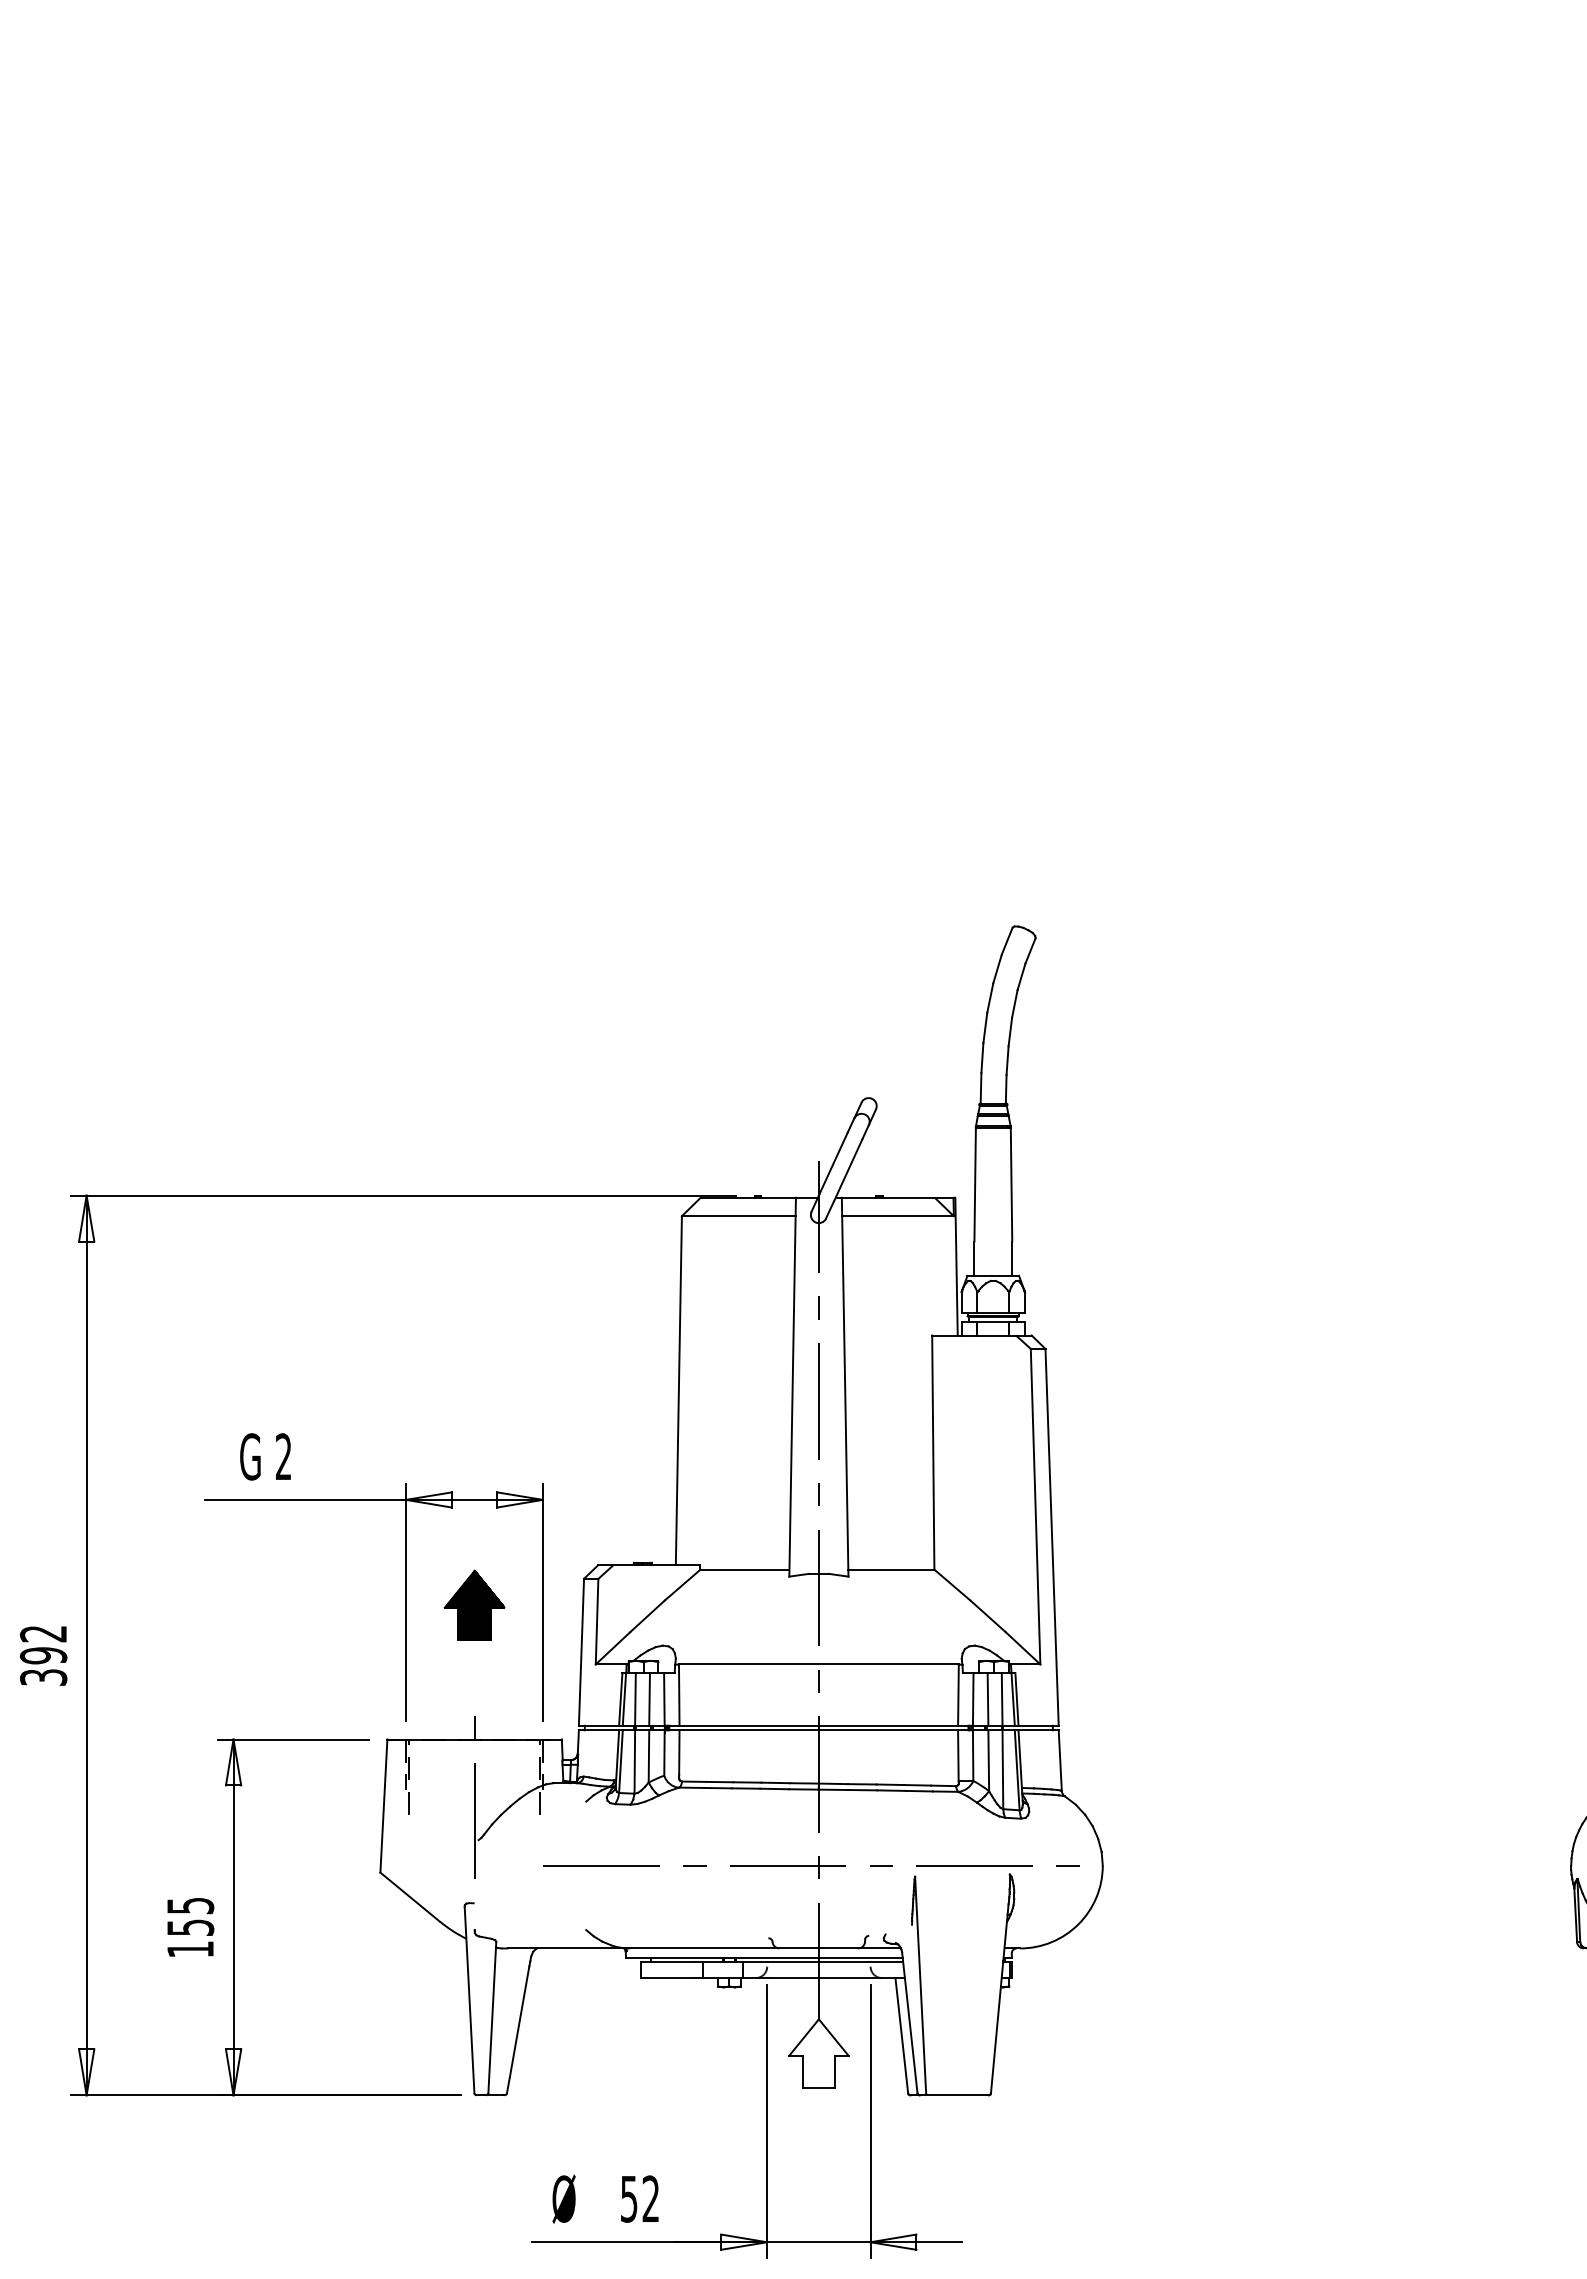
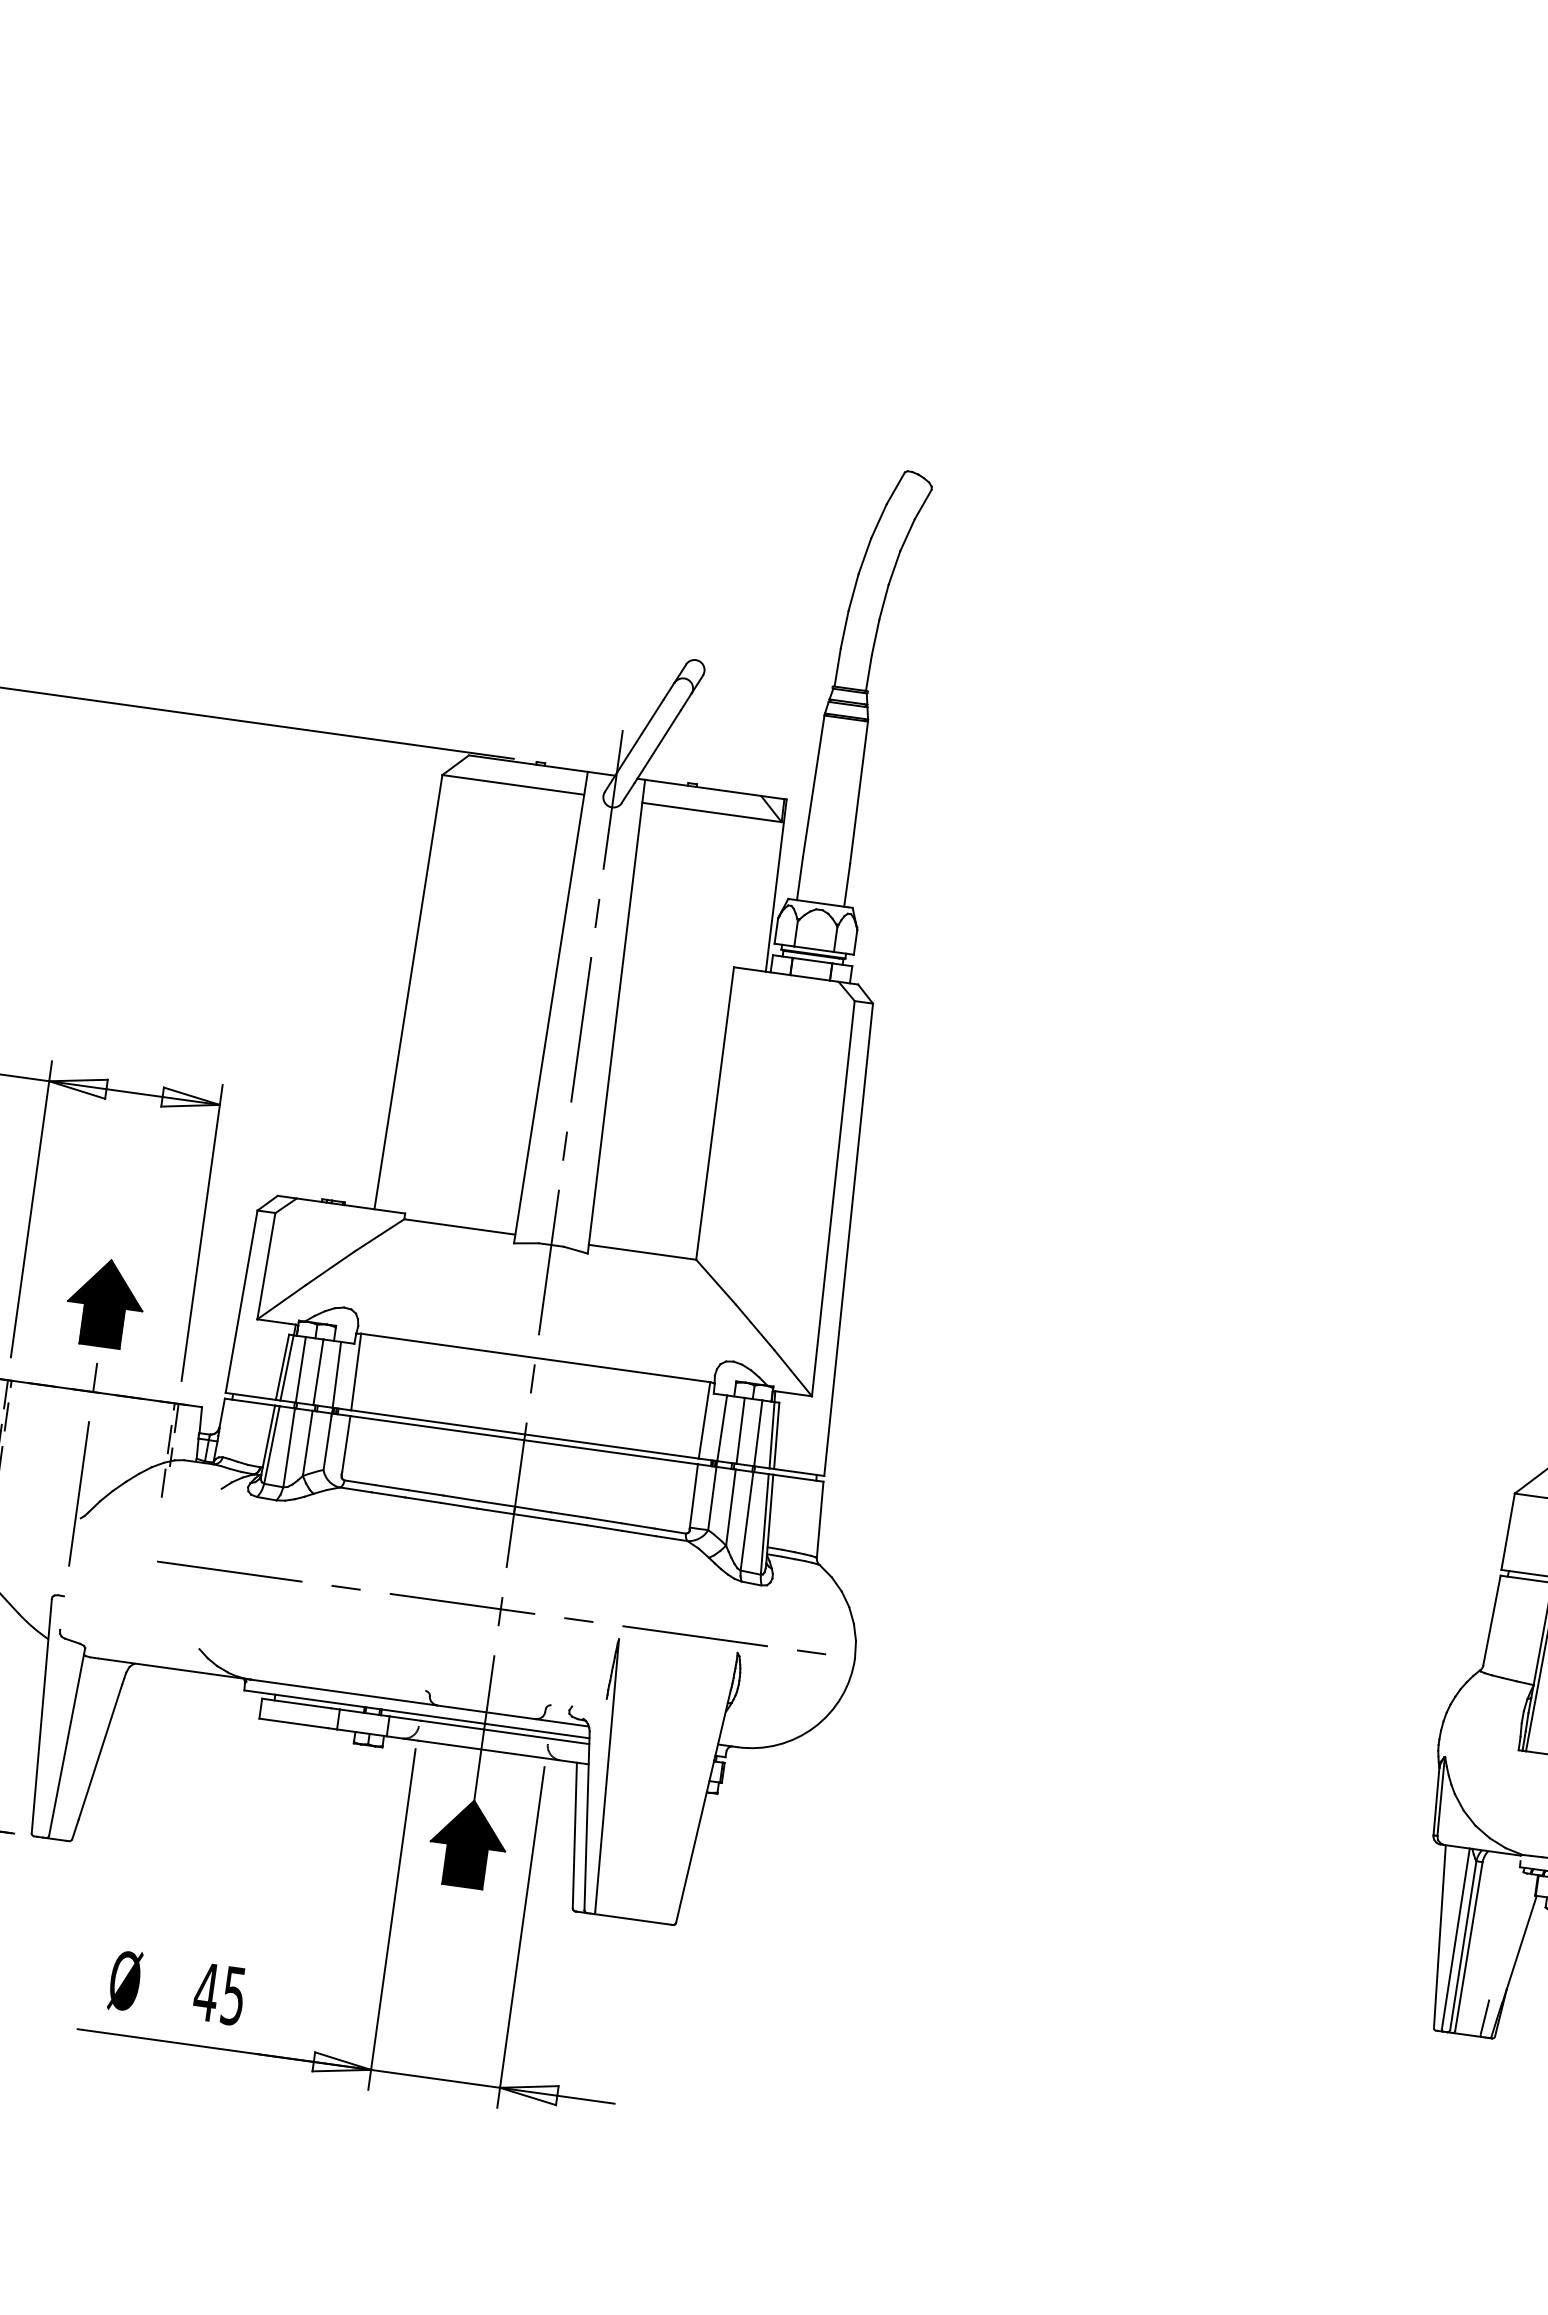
part: (474, 1604) -> (105, 1302), moved
hatch: (818, 2053) -> (467, 1843), added
text: (639, 2198) -> (219, 1993), 52 -> 45

